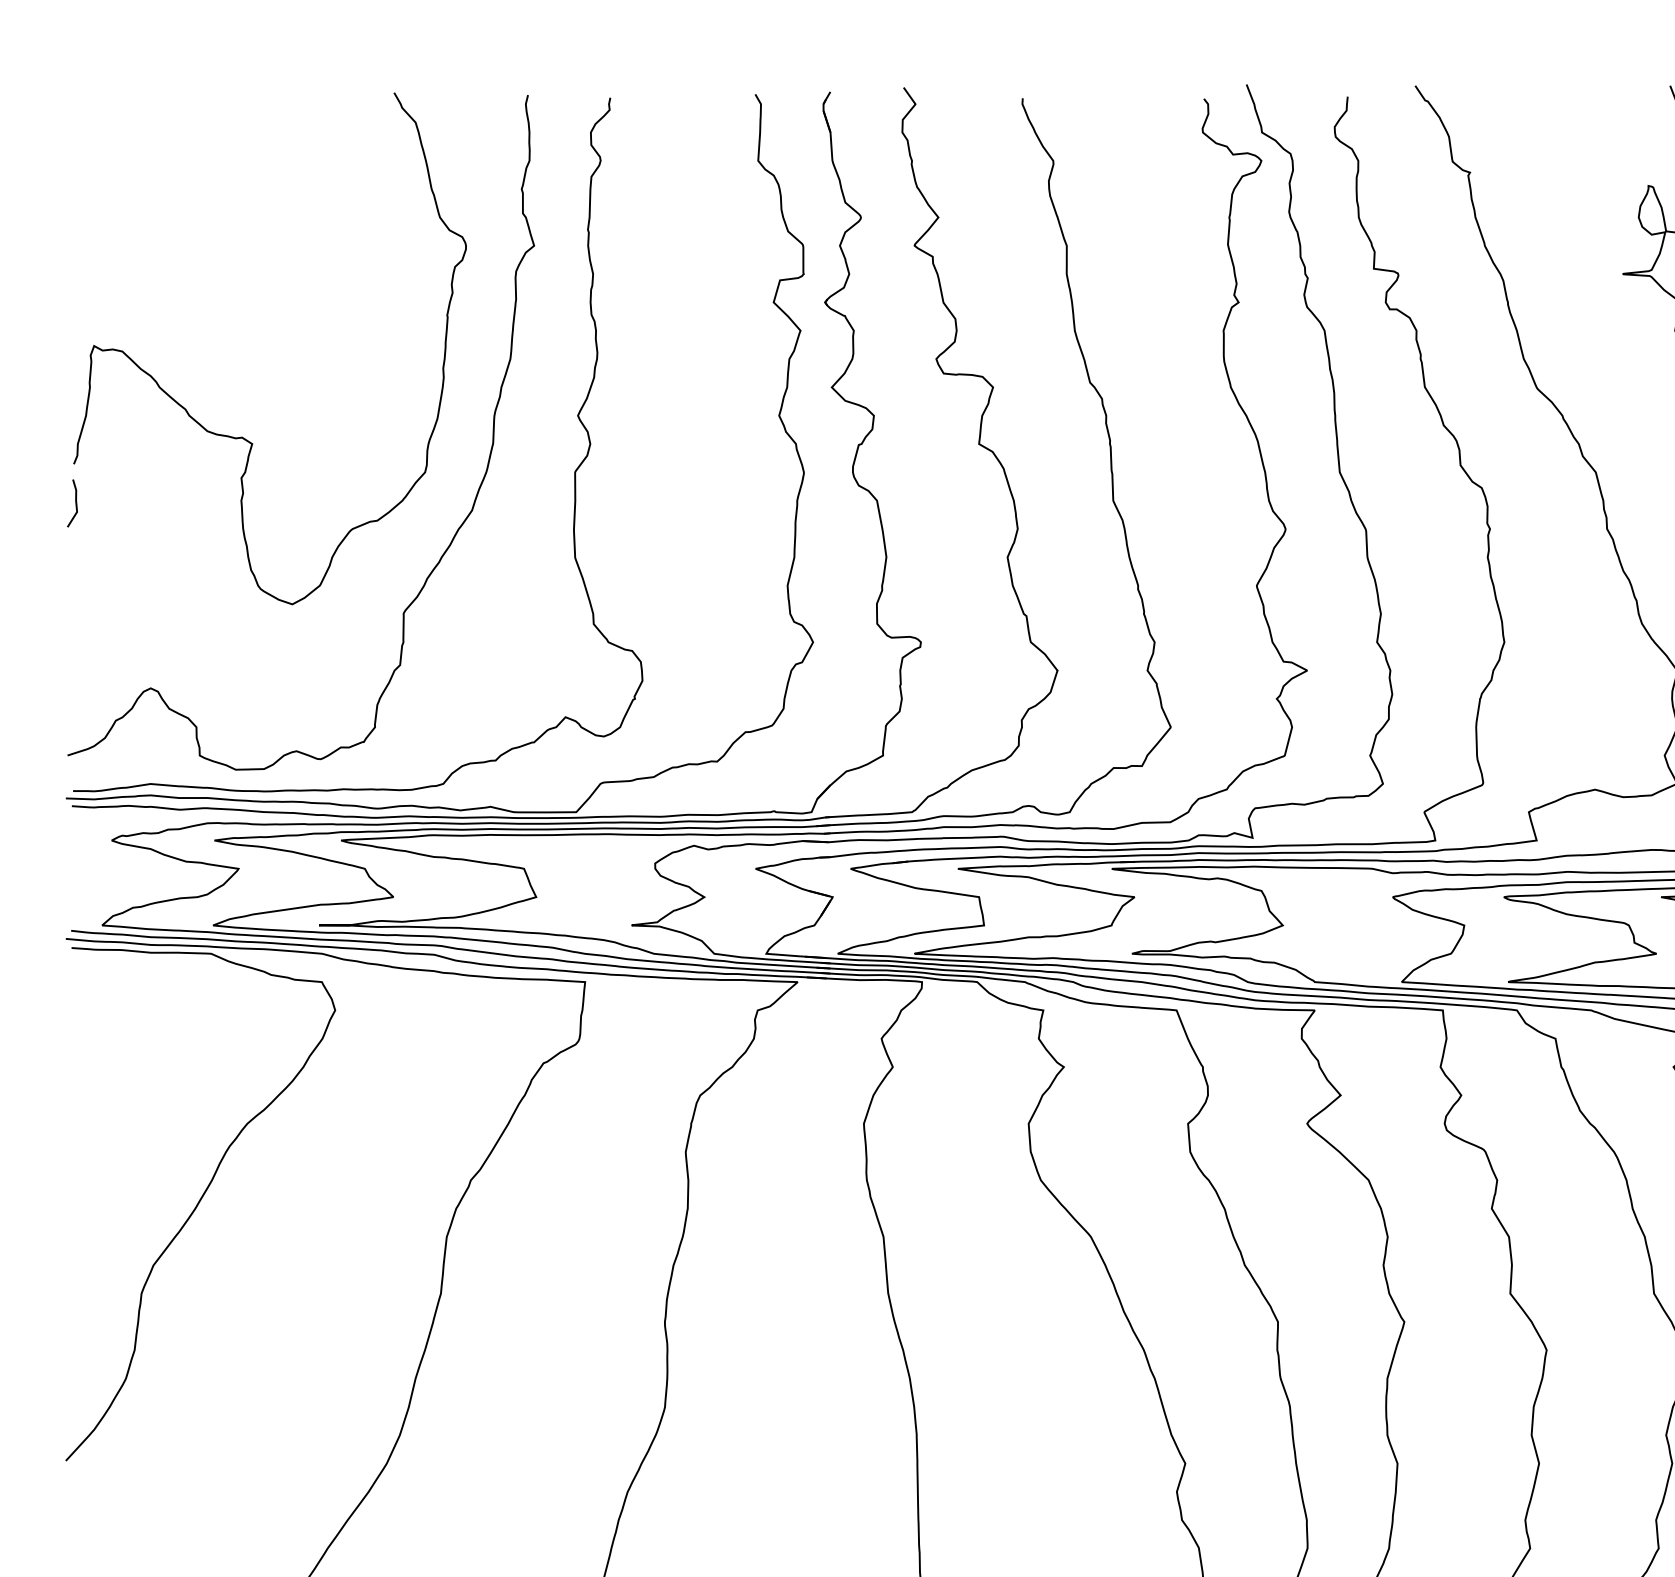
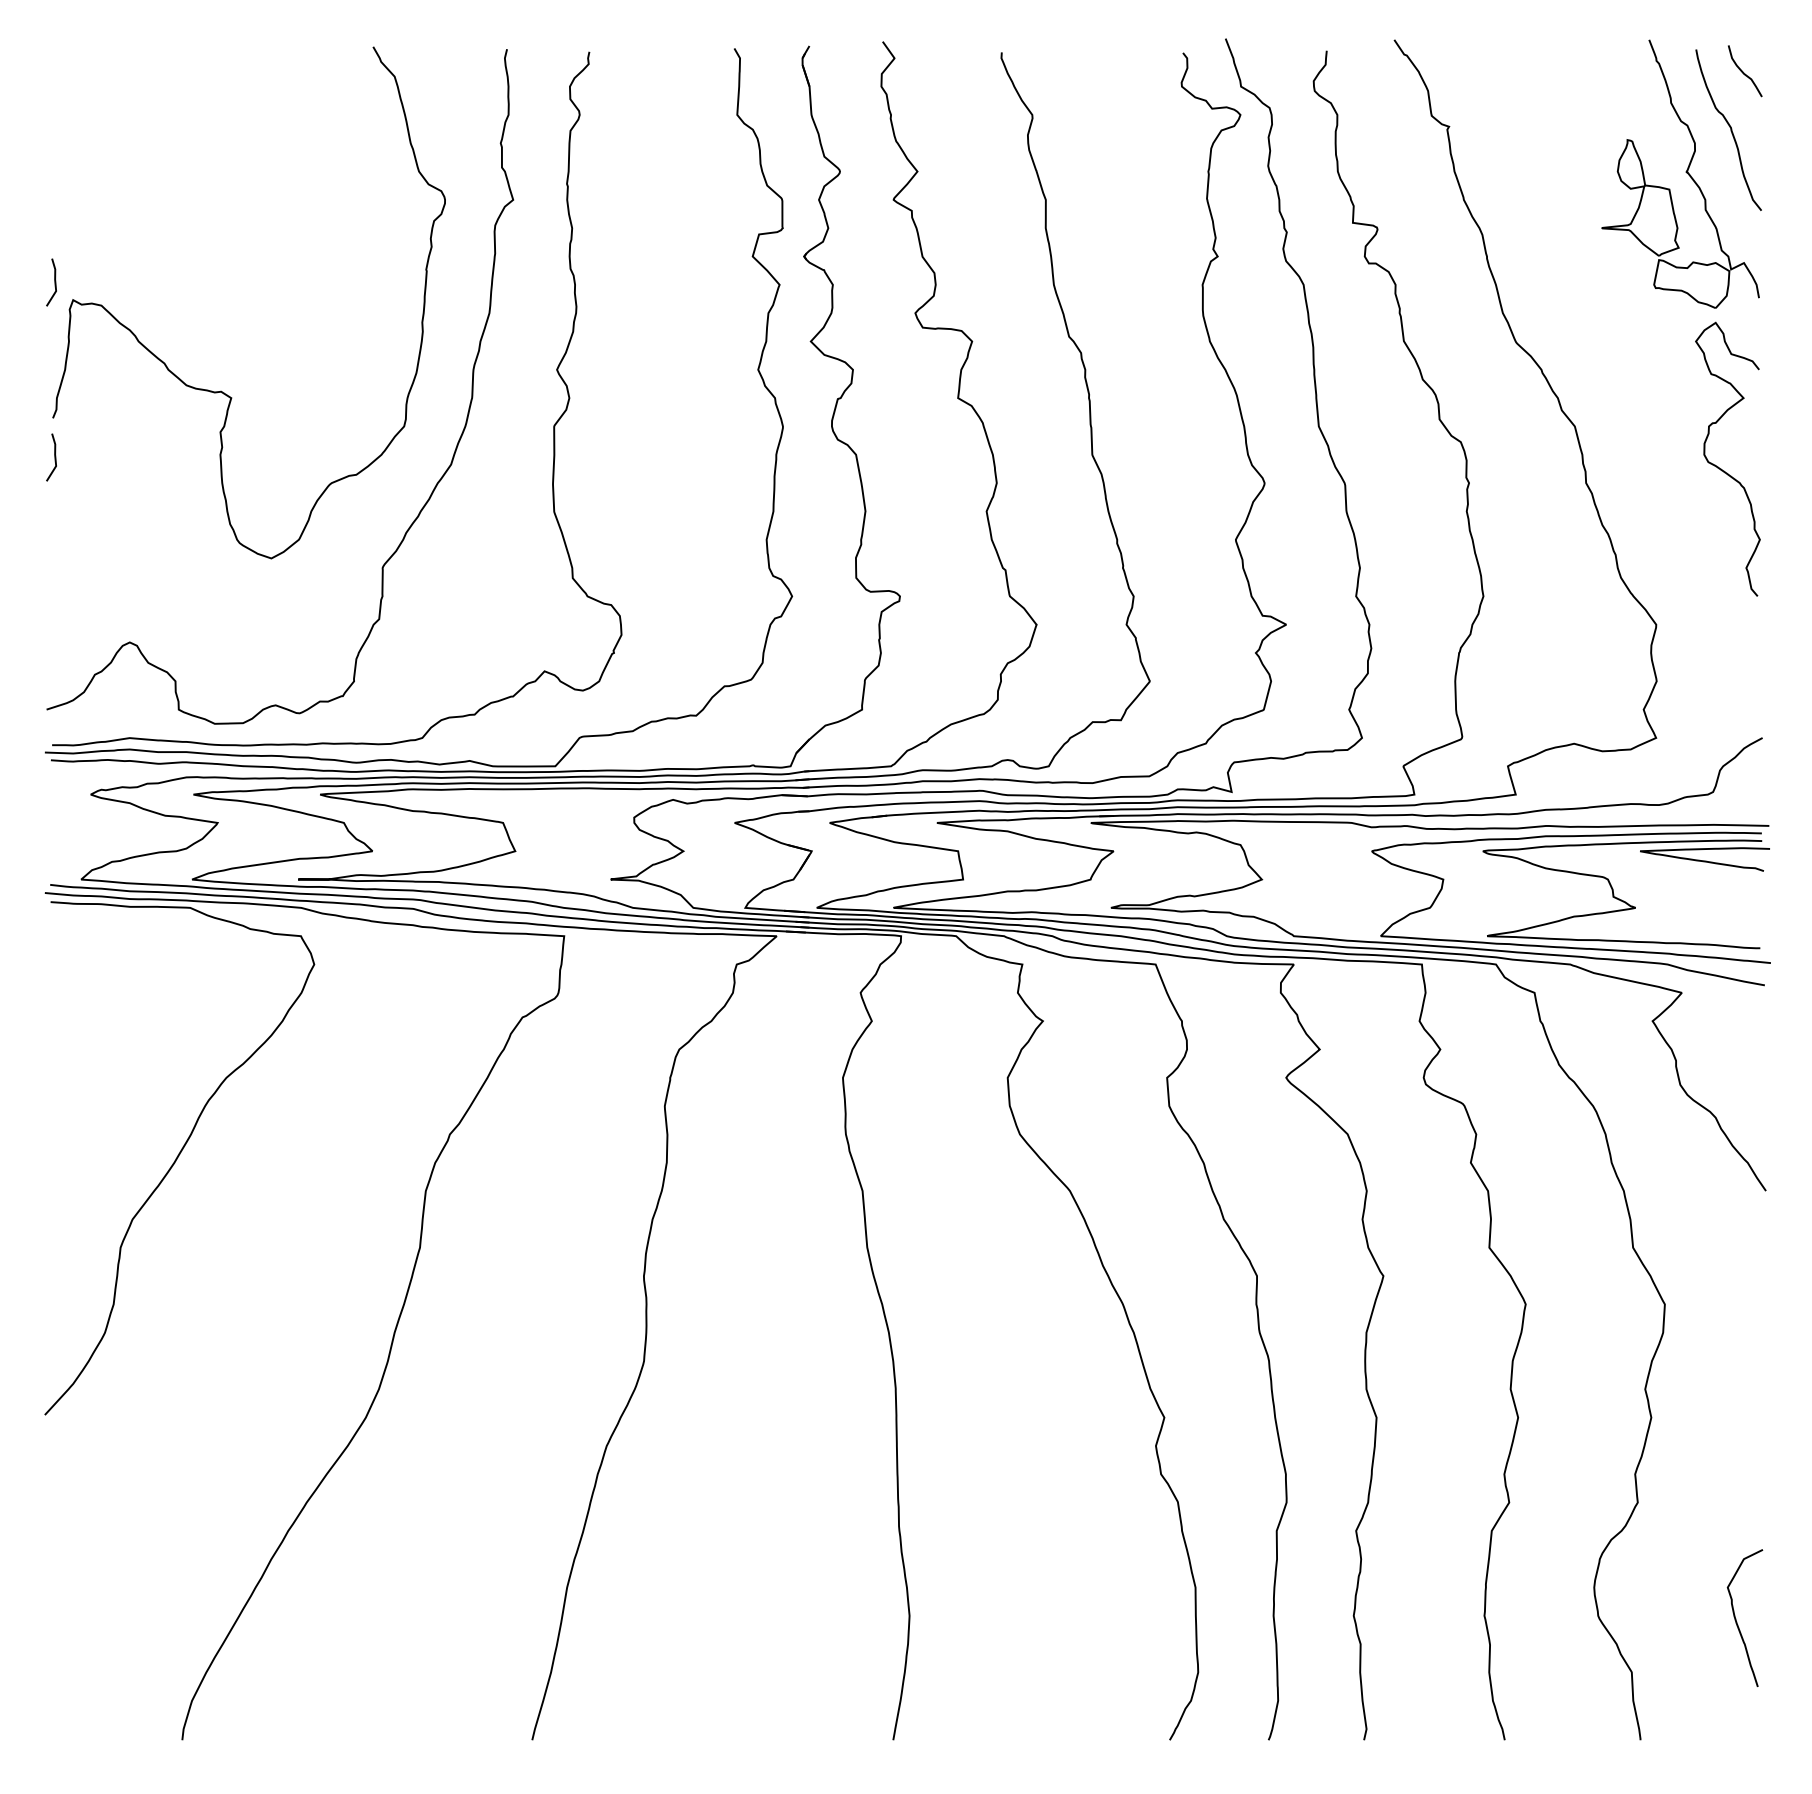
line: (75, 328) -> (54, 282), added

